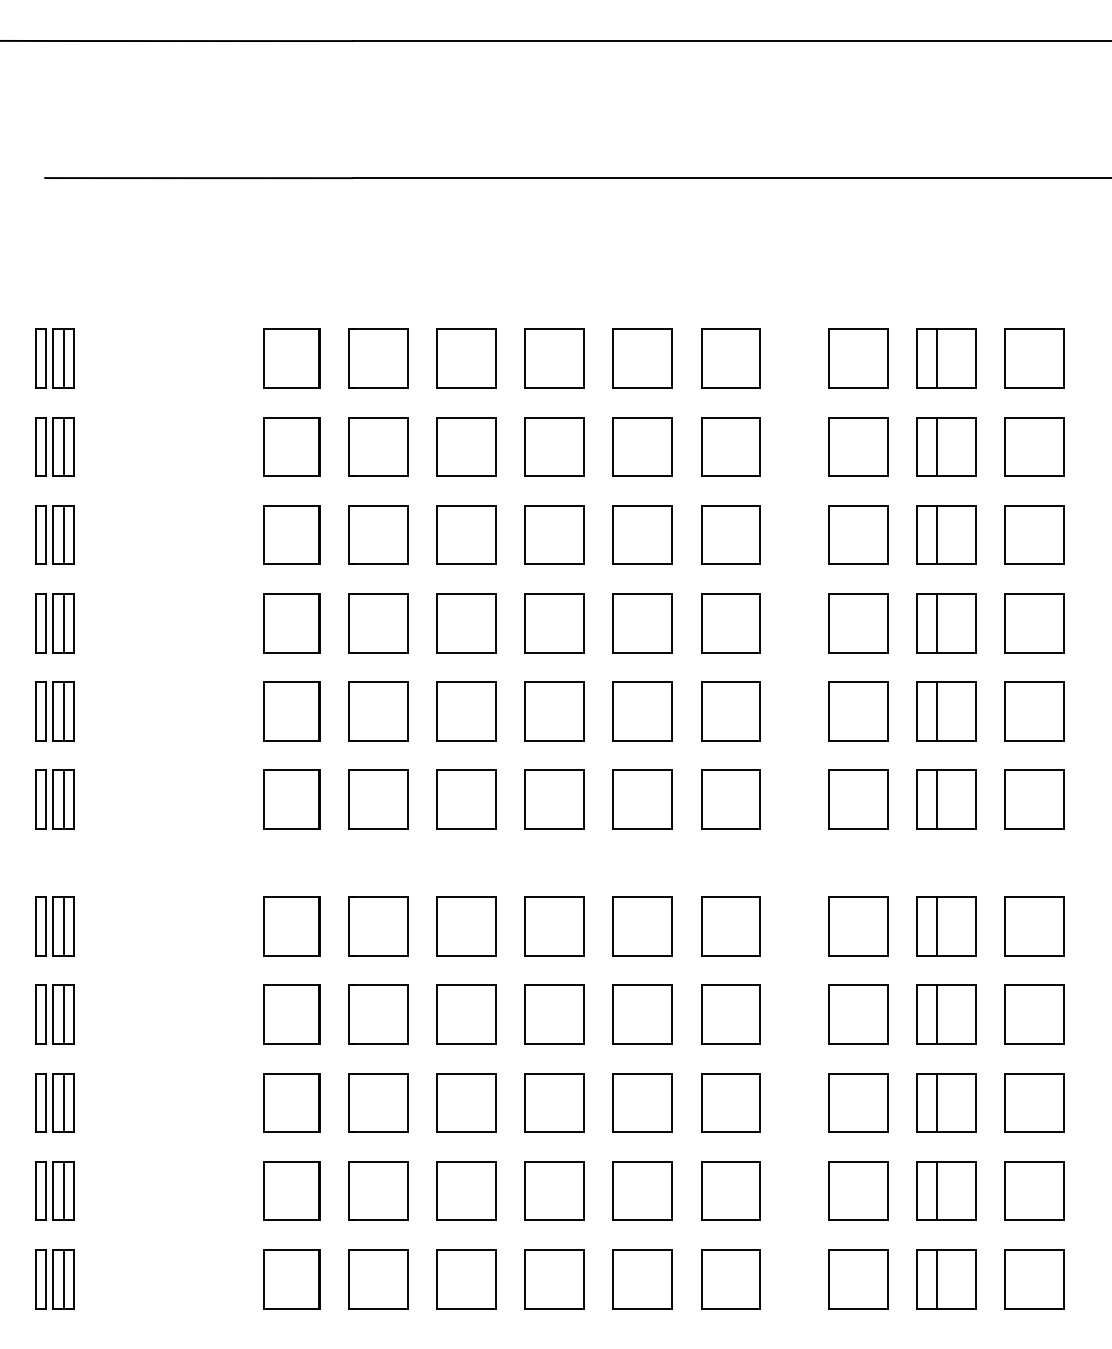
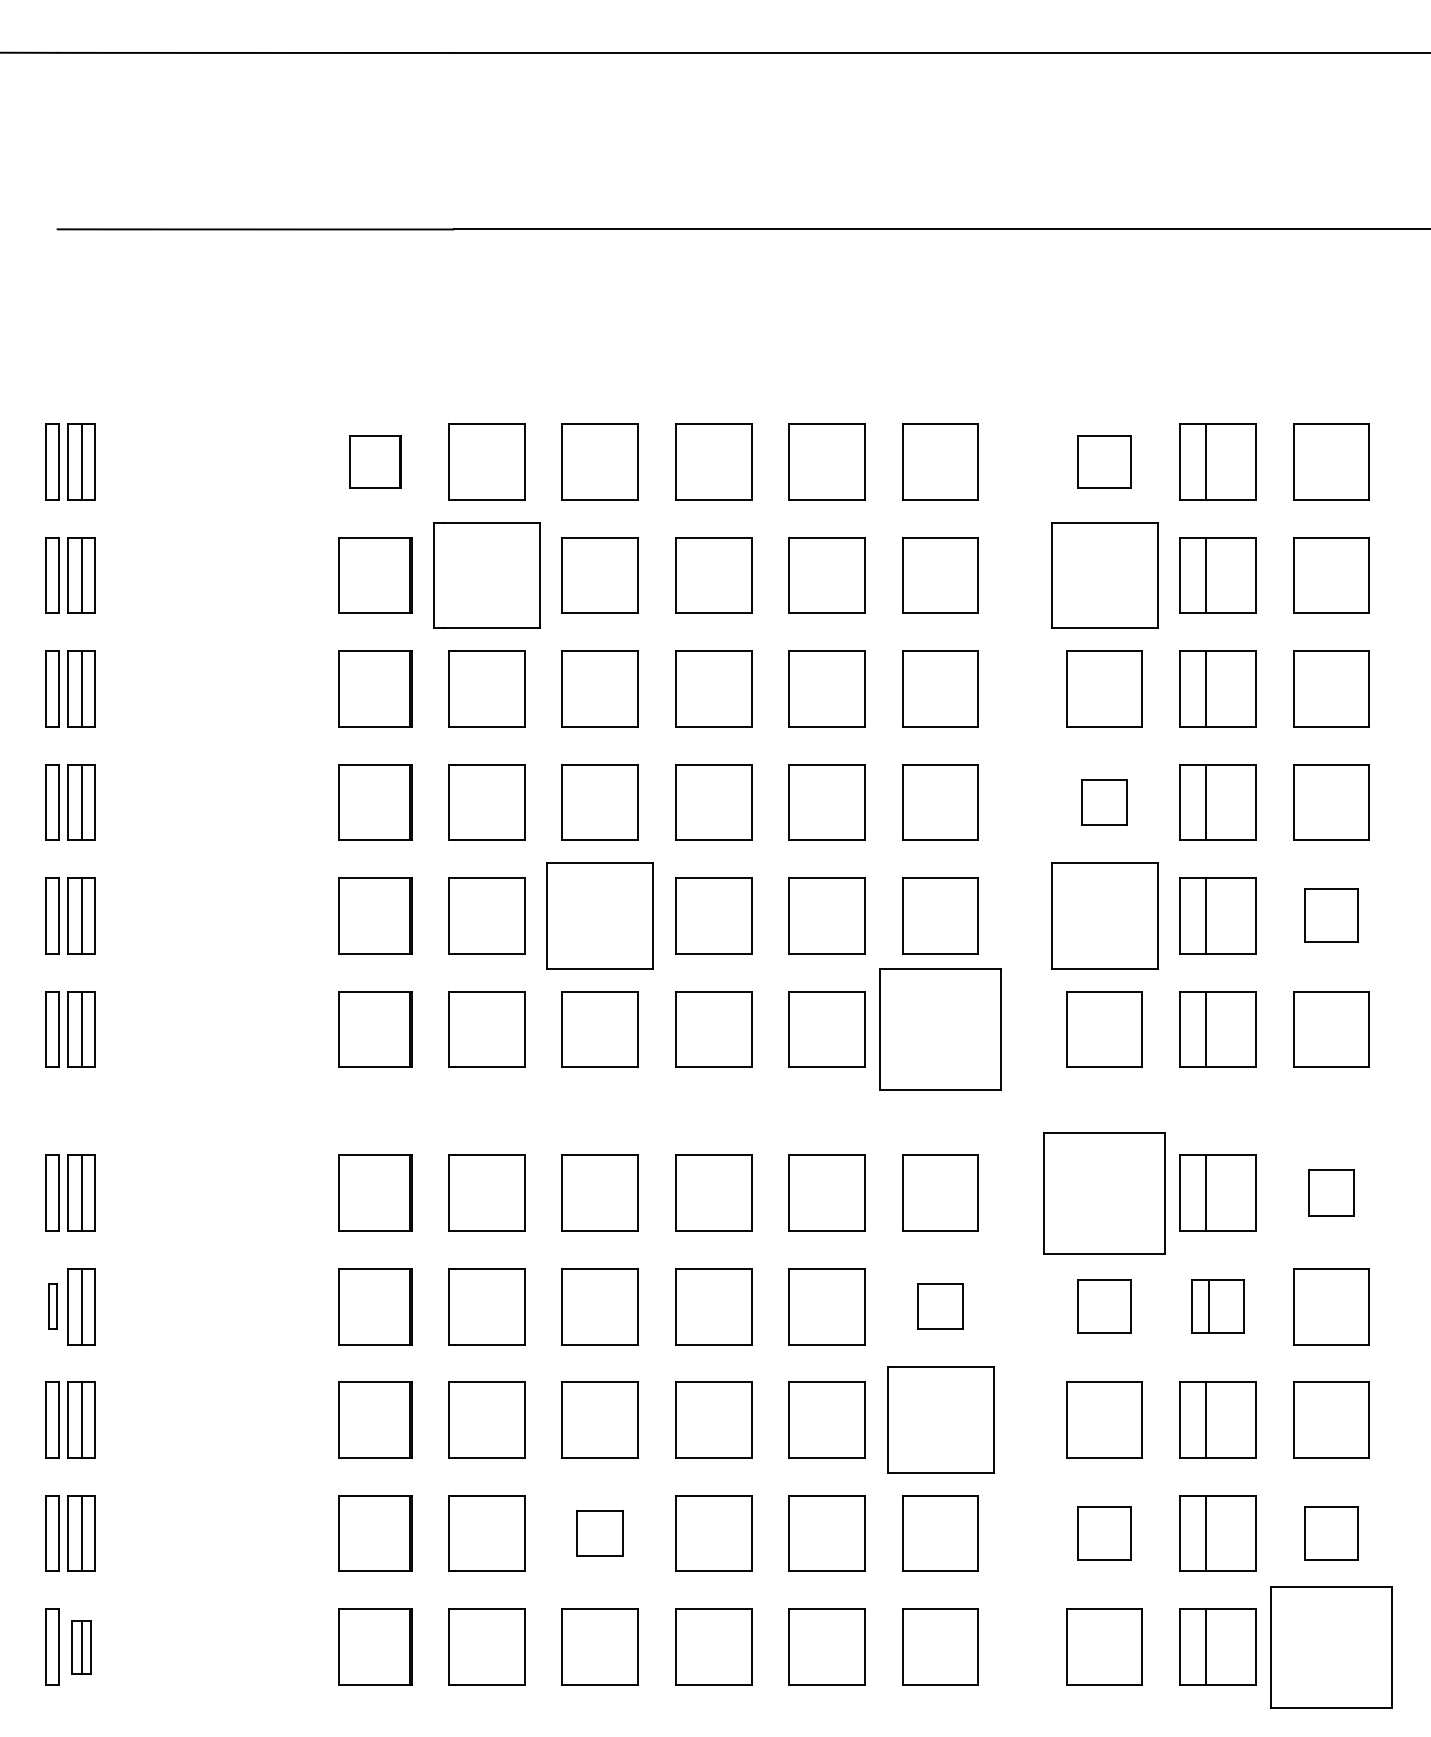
part: (291, 358) -> (375, 461), size x0.7
part: (858, 358) -> (1104, 461), size x0.7
part: (378, 446) -> (486, 575), size x1.4
part: (858, 446) -> (1104, 575), size x1.4
part: (858, 623) -> (1104, 802), size x0.6
part: (465, 711) -> (599, 915), size x1.4
part: (858, 711) -> (1104, 915), size x1.4
part: (1034, 711) -> (1331, 915), size x0.7
part: (730, 799) -> (940, 1029), size x1.6
part: (858, 926) -> (1104, 1192), size x1.6
part: (1034, 926) -> (1331, 1192), size x0.6
part: (41, 1014) -> (52, 1306), size x0.6
part: (730, 1014) -> (940, 1306), size x0.6
part: (858, 1014) -> (1104, 1306), size x0.7
part: (945, 1014) -> (1217, 1306), size x0.7
part: (730, 1102) -> (940, 1419), size x1.4
part: (465, 1191) -> (599, 1533), size x0.6
part: (858, 1191) -> (1104, 1533), size x0.7
part: (1034, 1191) -> (1331, 1533), size x0.7
part: (63, 1278) -> (81, 1646), size x0.7
part: (1034, 1278) -> (1331, 1646), size x1.6

